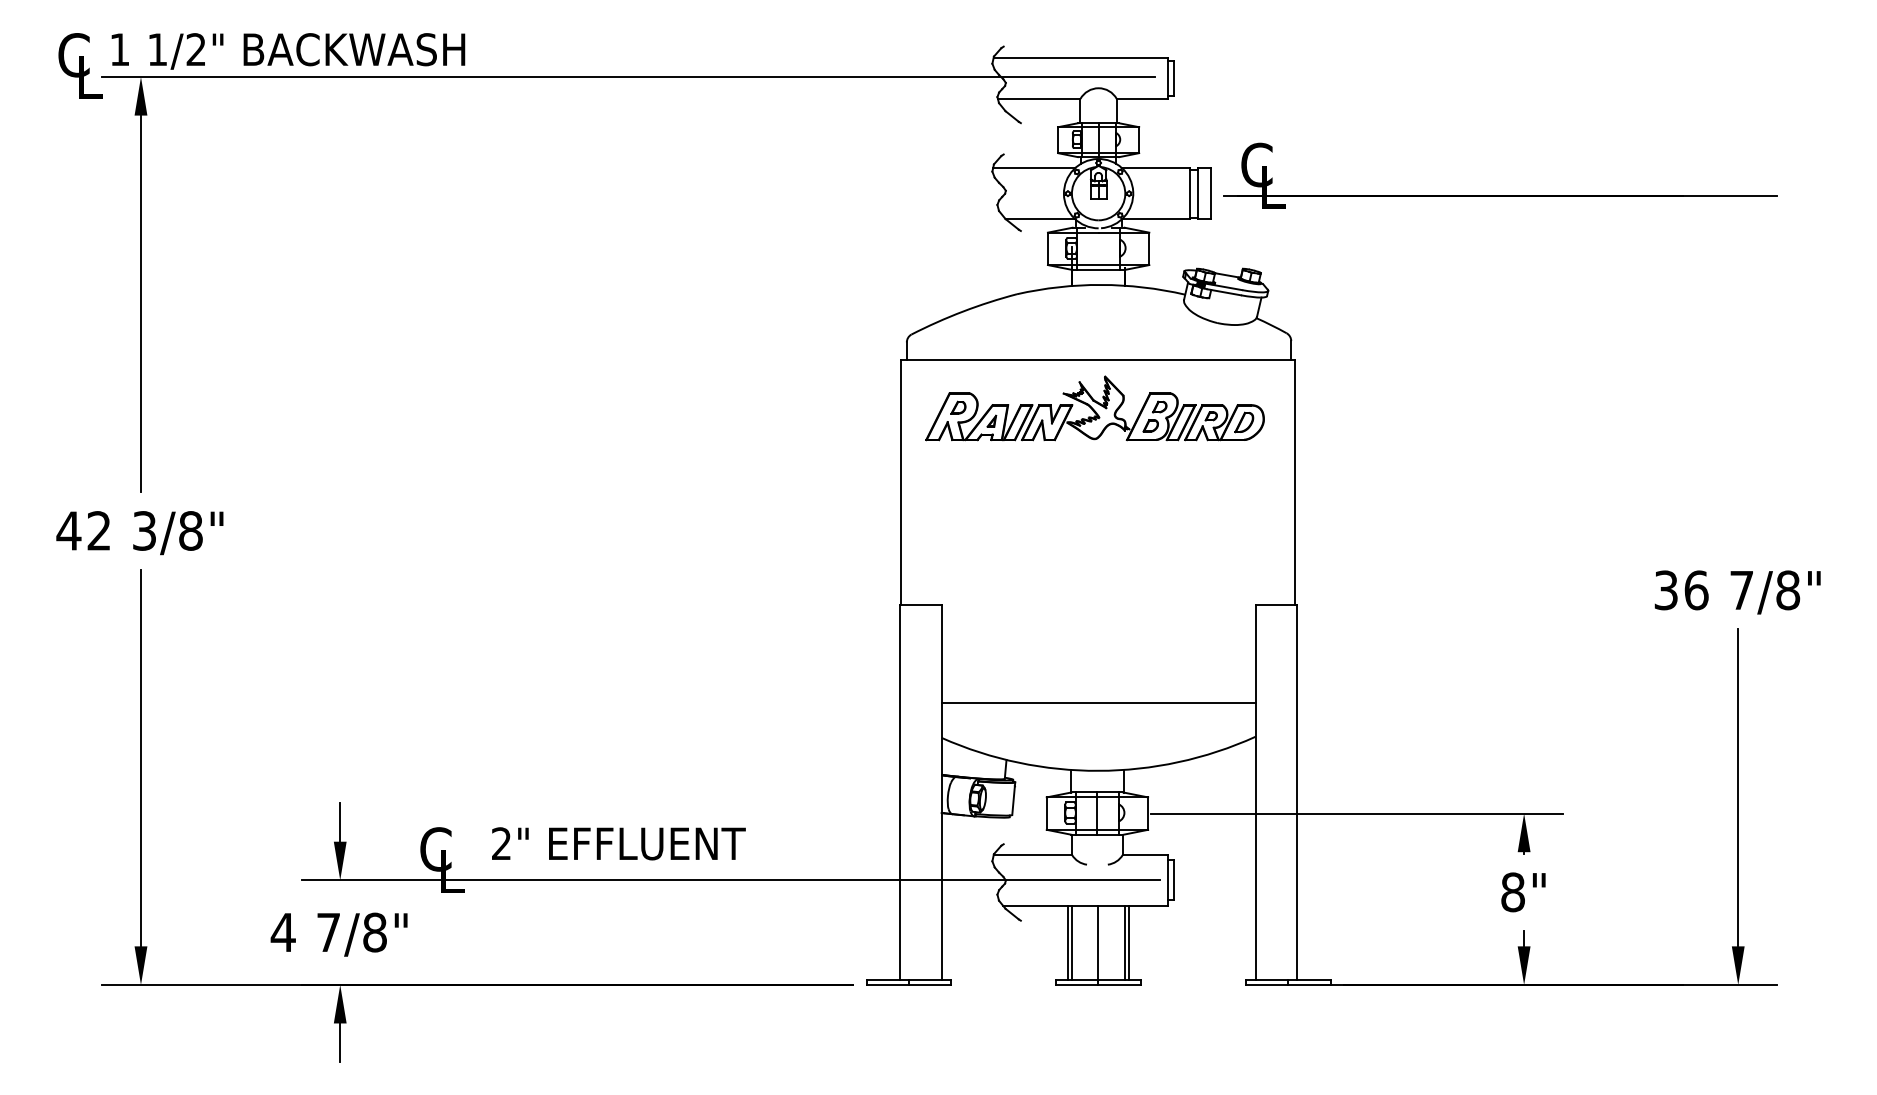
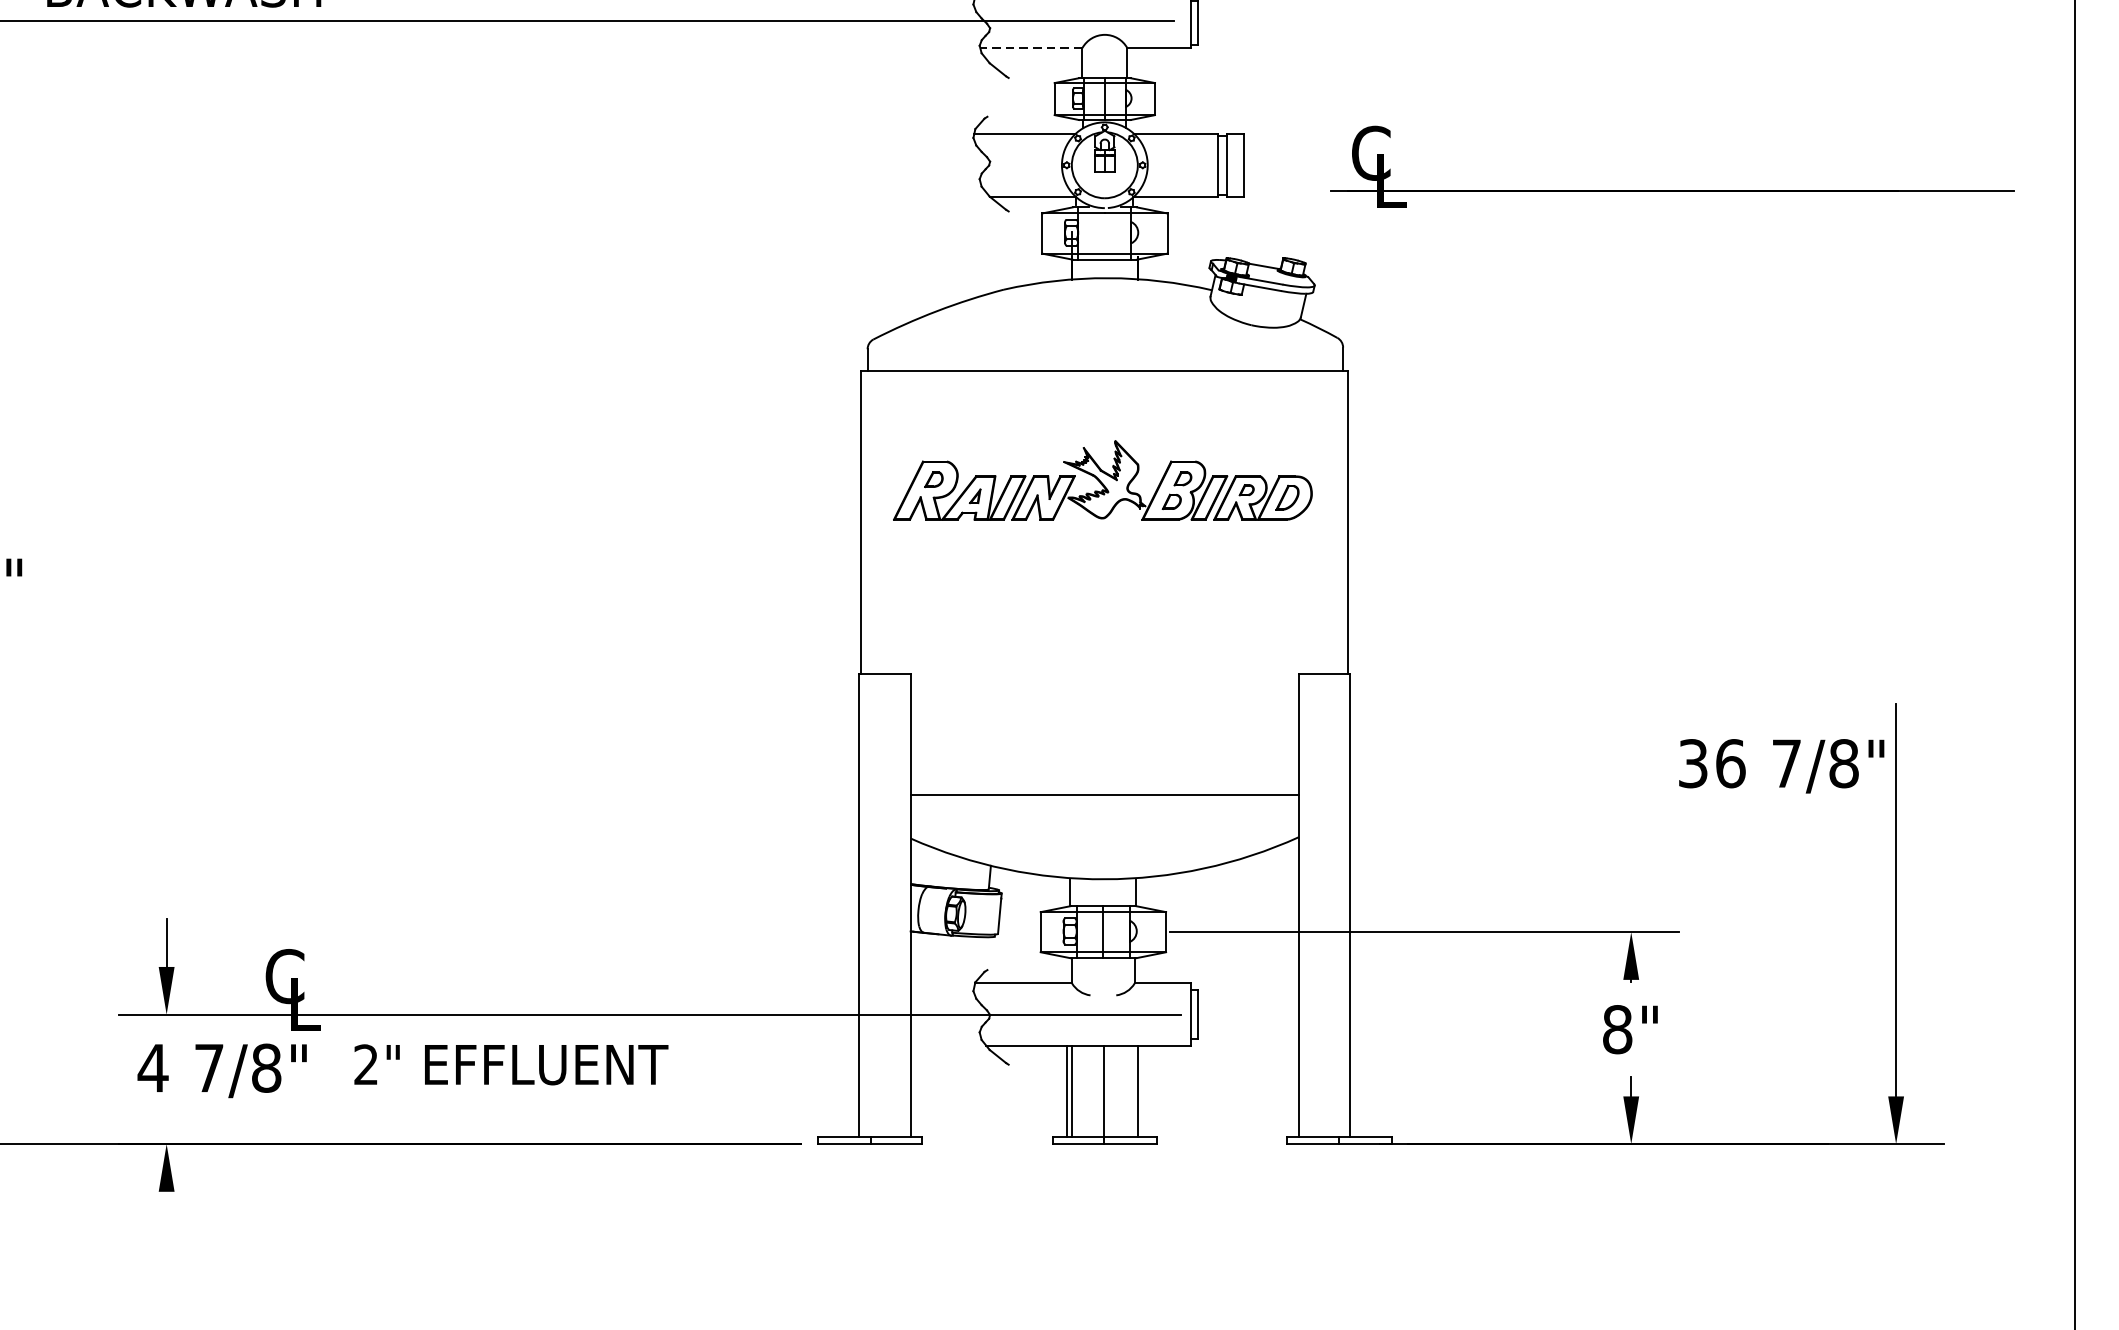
line: (1038, 98) -> (1030, 47), solid -> dashed
part: (1500, 195) -> (1672, 191), moved
part: (1094, 408) -> (1102, 480), moved
text: (1737, 592) -> (1781, 766), moved
text: (618, 843) -> (510, 1064), moved
text: (338, 934) -> (221, 1070), moved
line: (1128, 942) -> (1141, 1091), removed
line: (340, 1042) -> (166, 1215), removed

